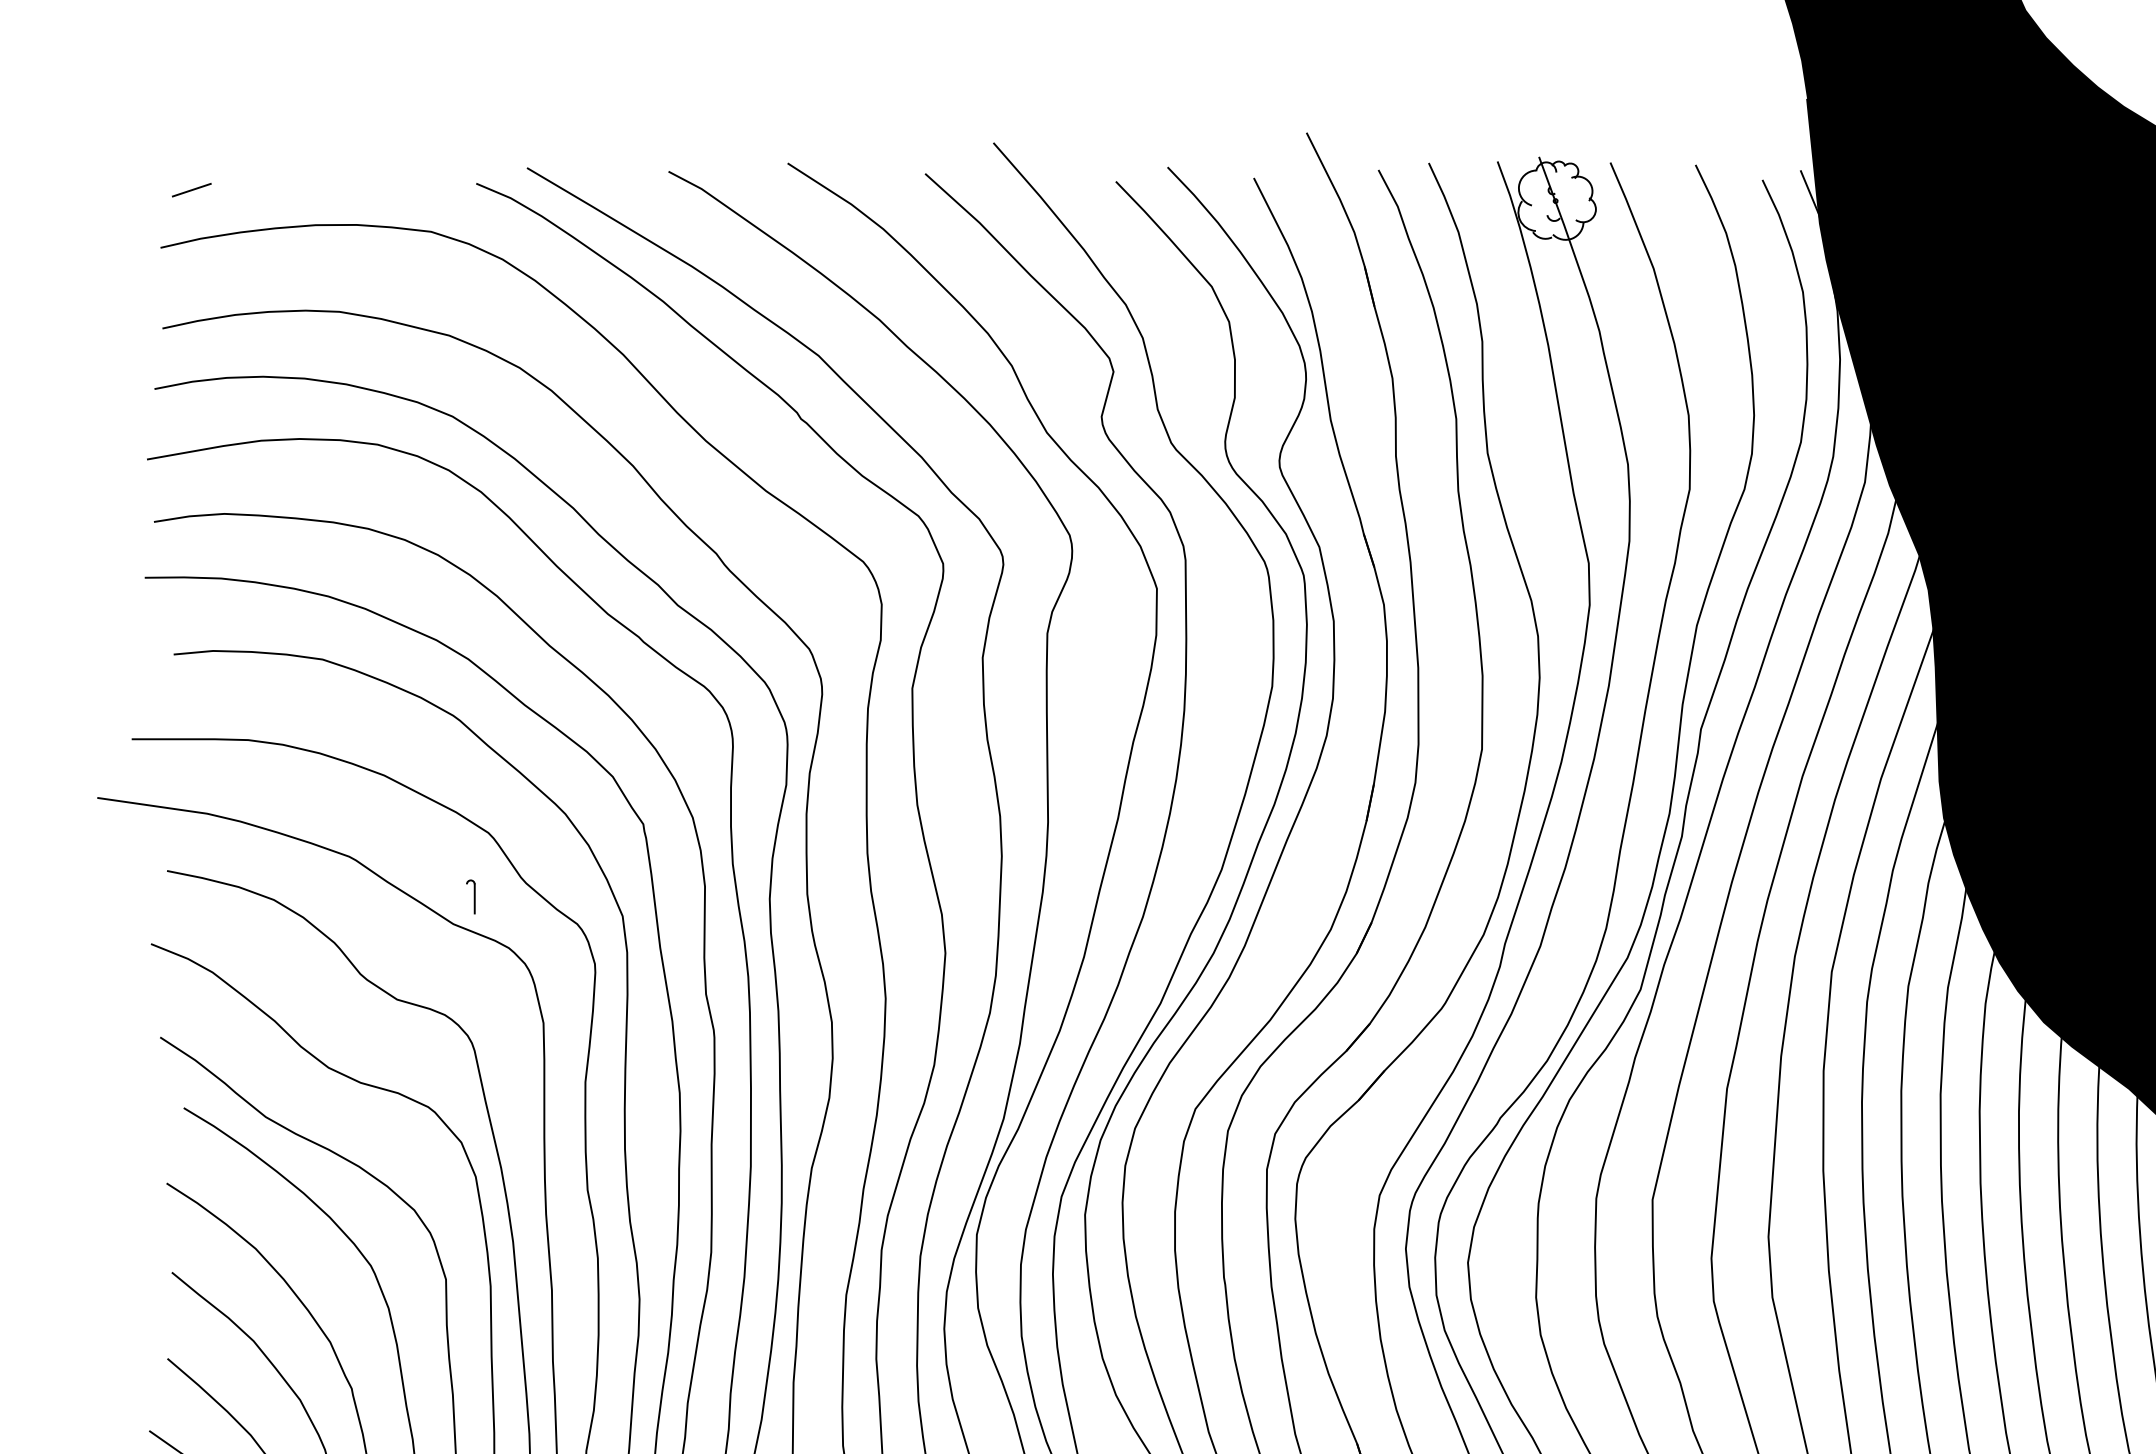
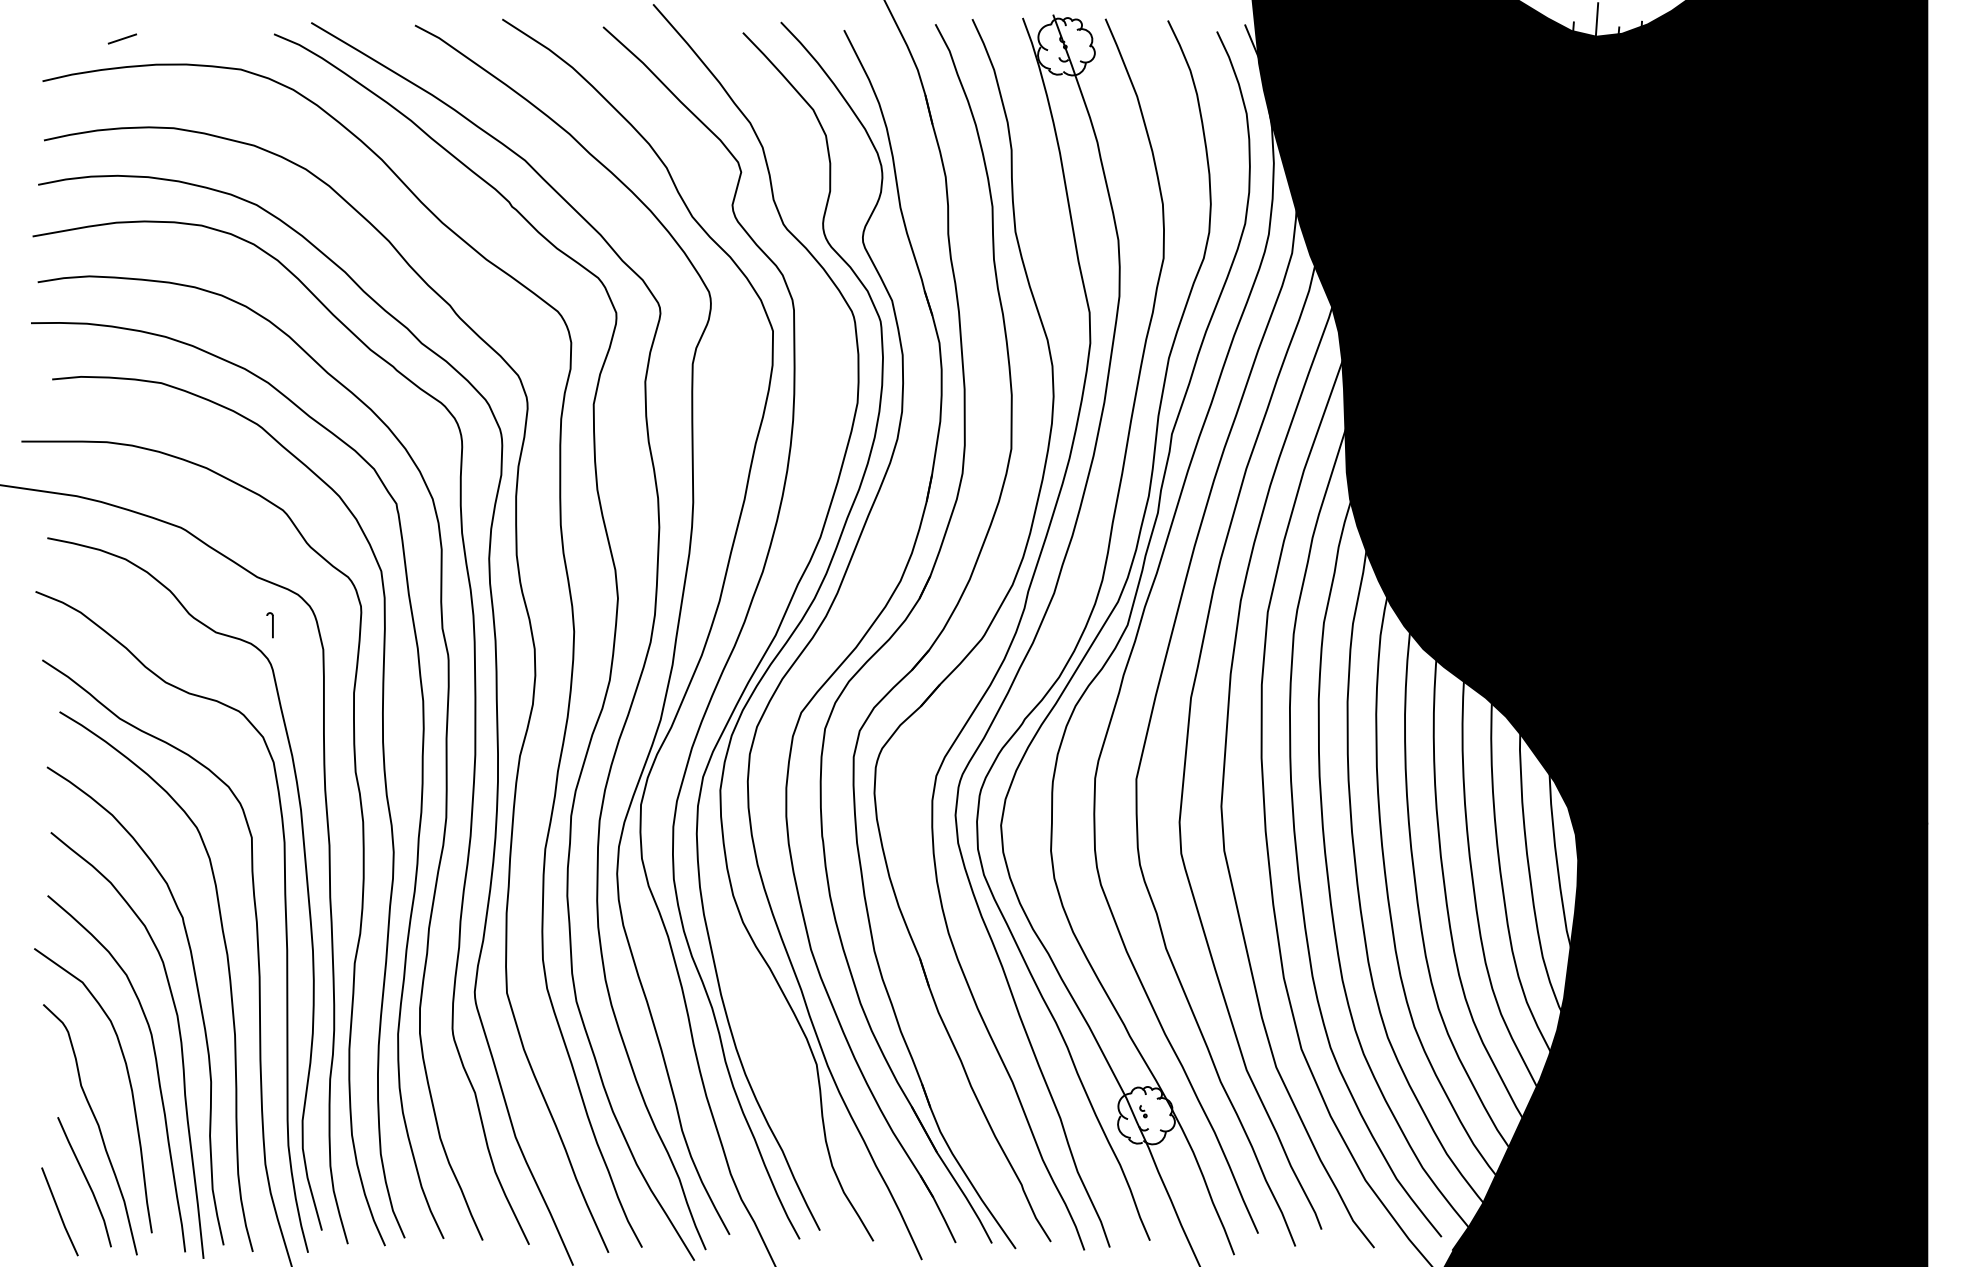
line: (190, 189) -> (121, 38), moved
part: (470, 897) -> (269, 625), moved

